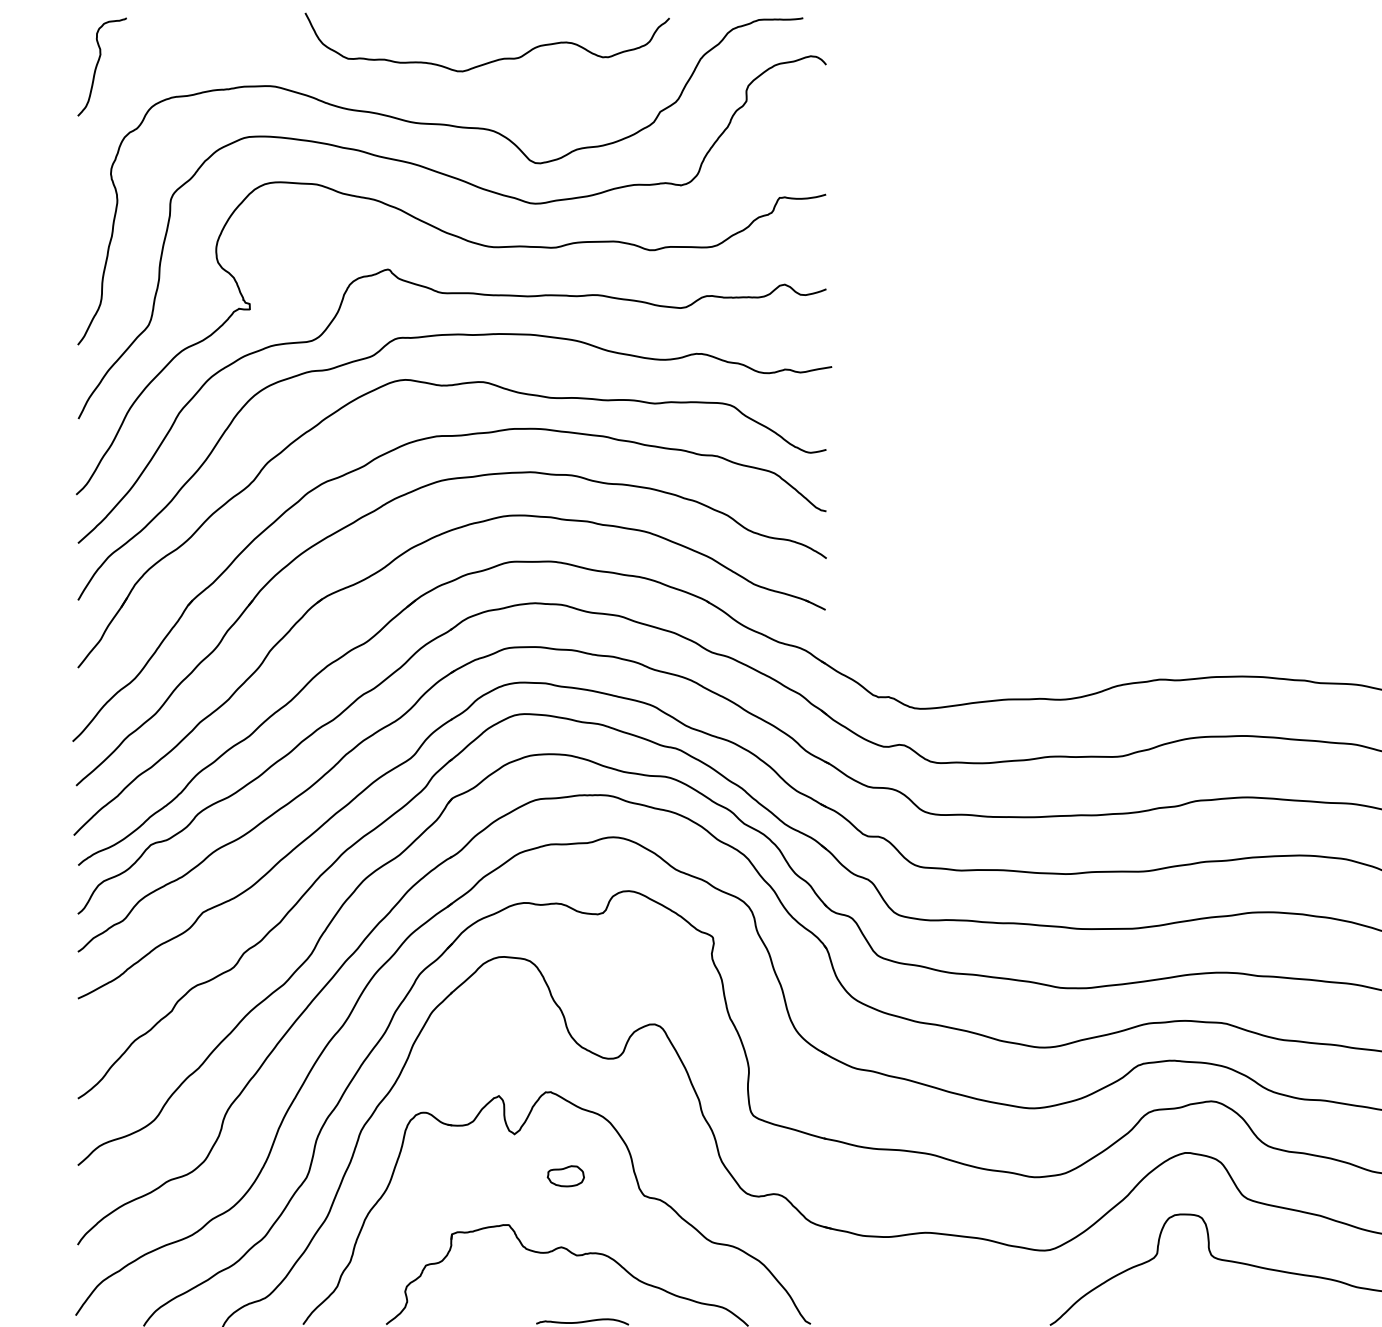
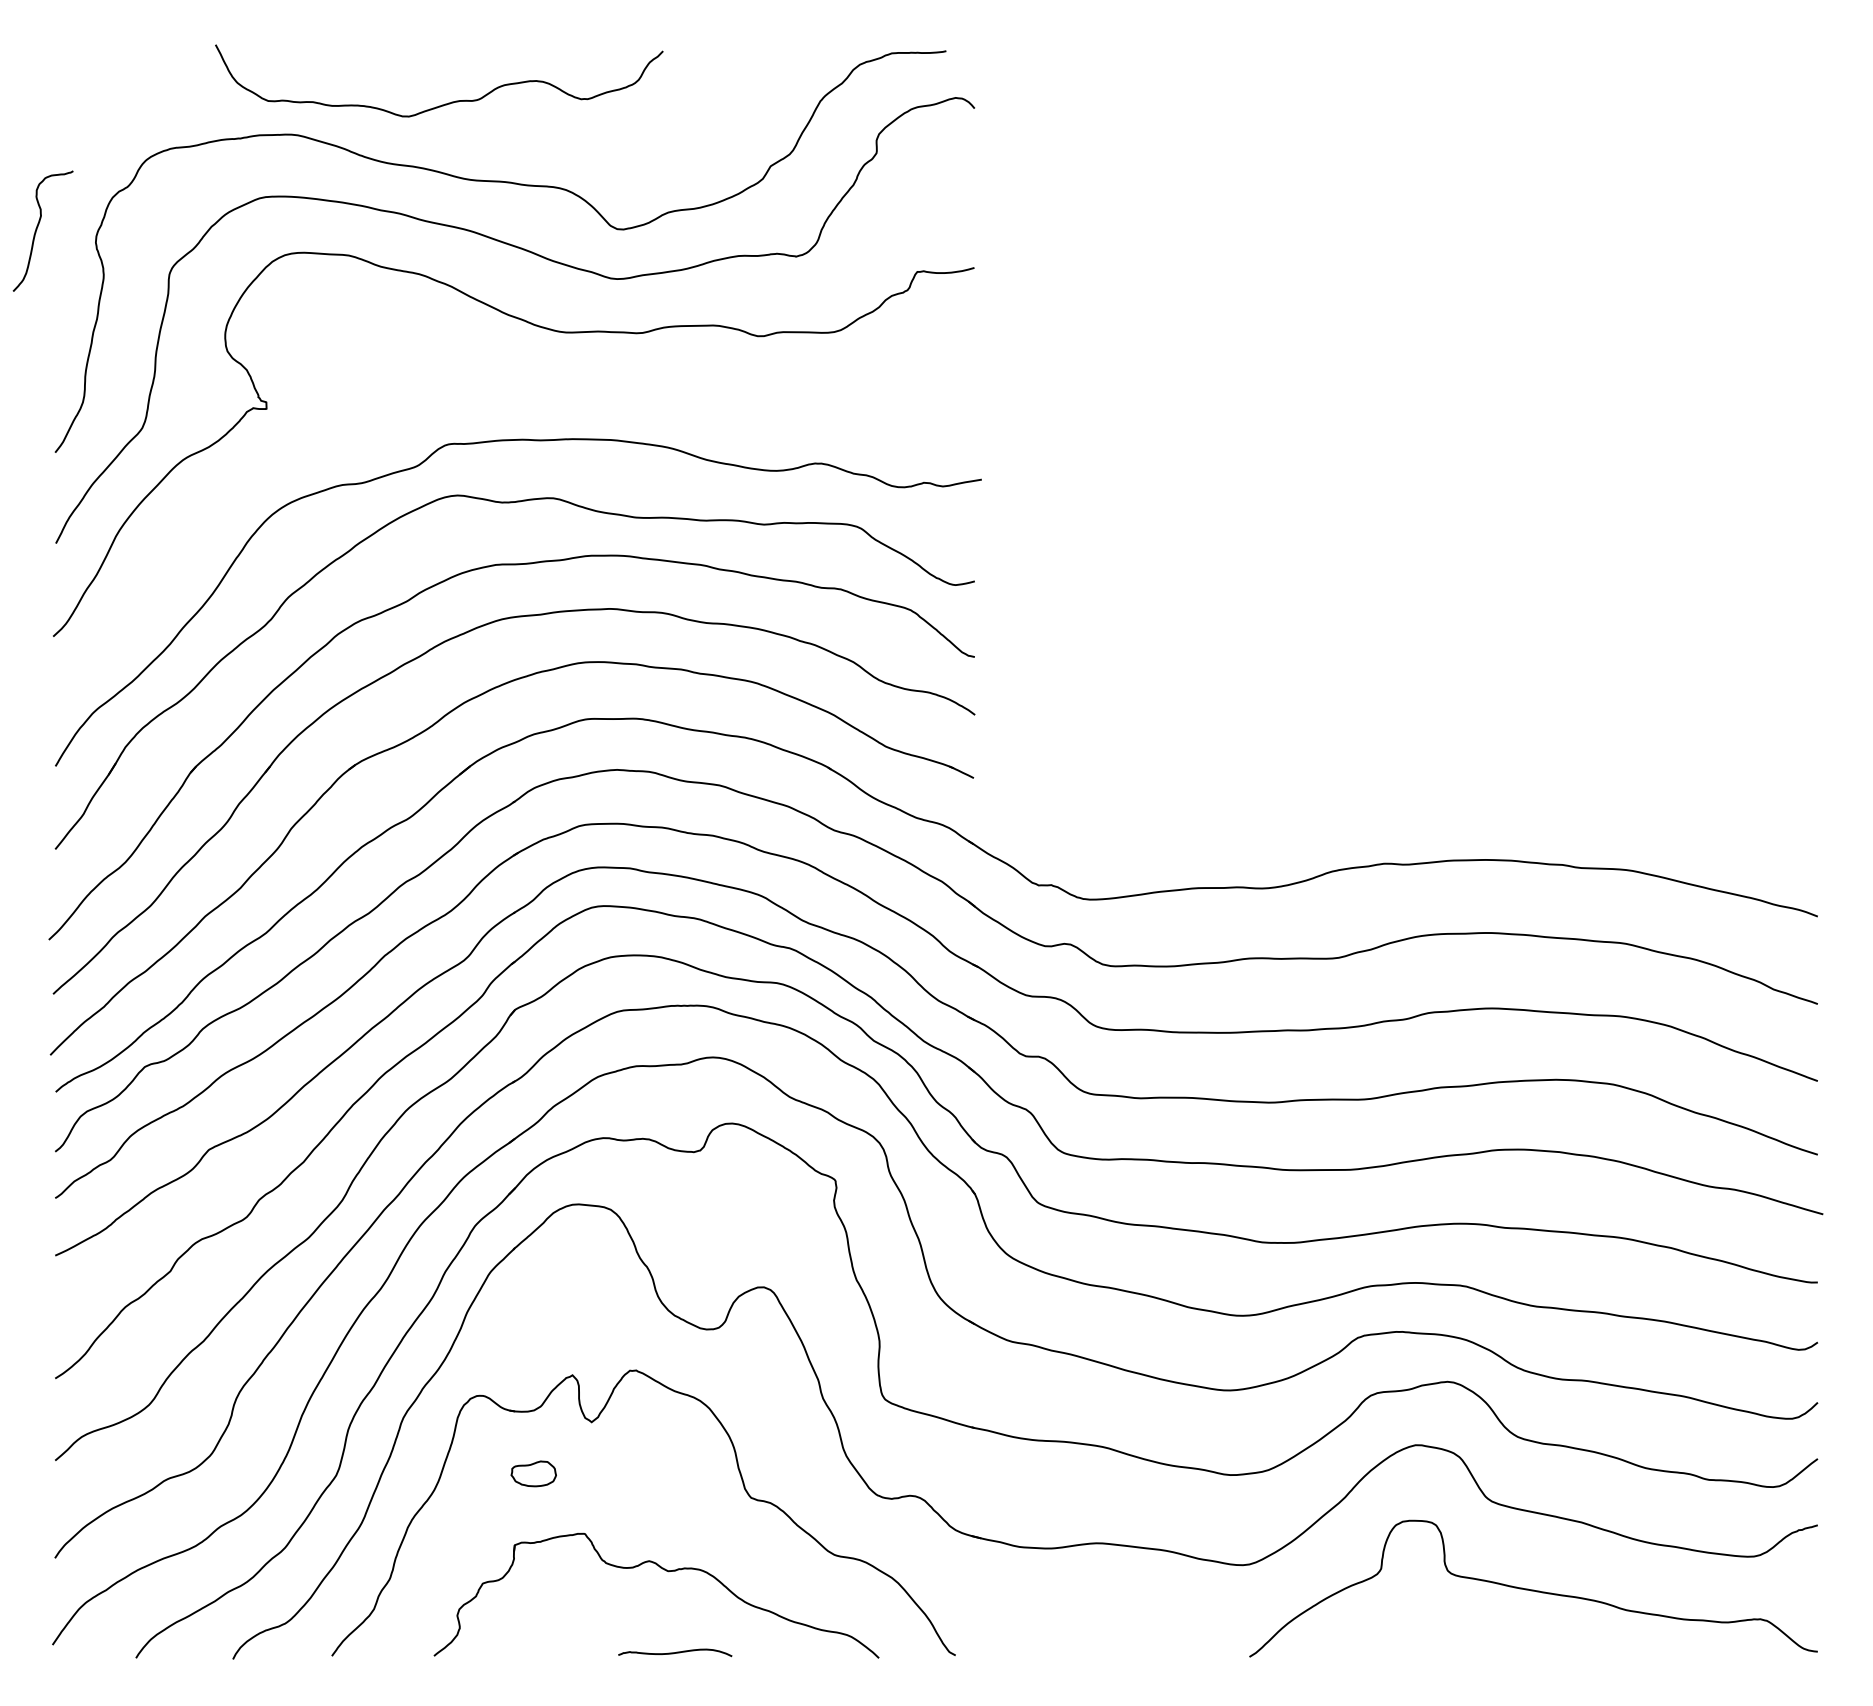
curve: (494, 59) -> (448, 102), moved
curve: (98, 64) -> (38, 227), moved
curve: (451, 293) -> (514, 389), removed
part: (565, 1175) -> (533, 1473), moved

